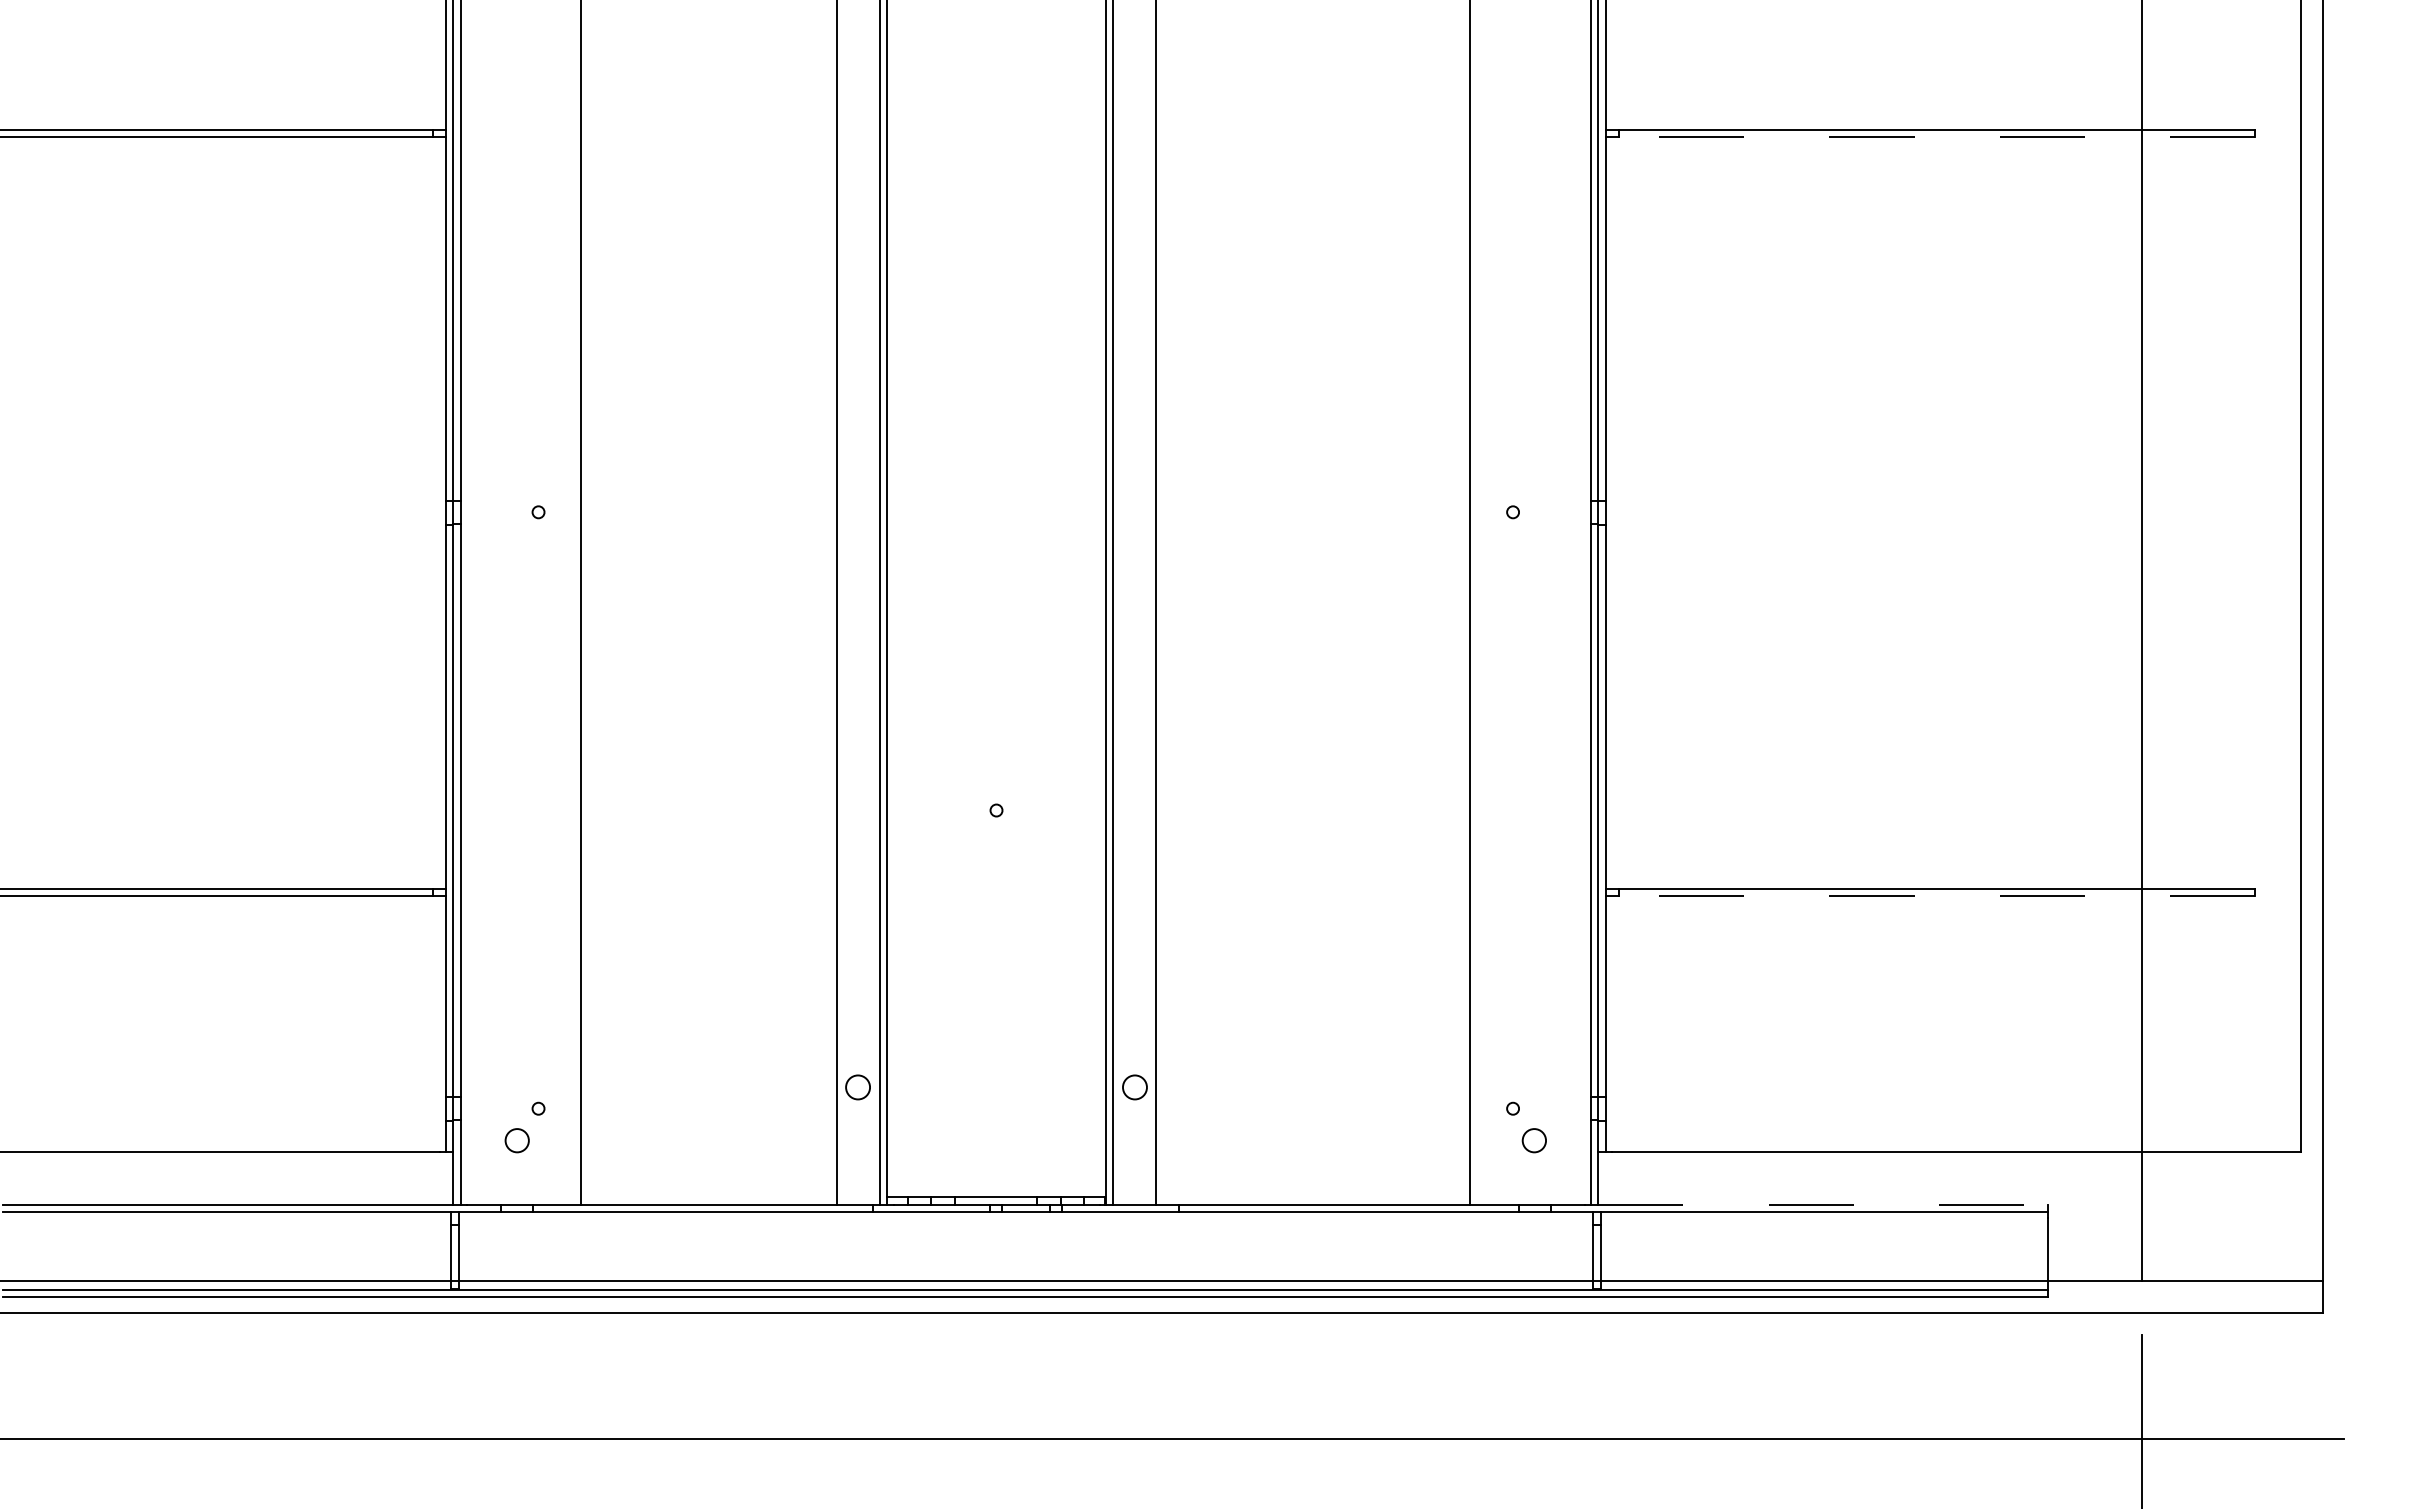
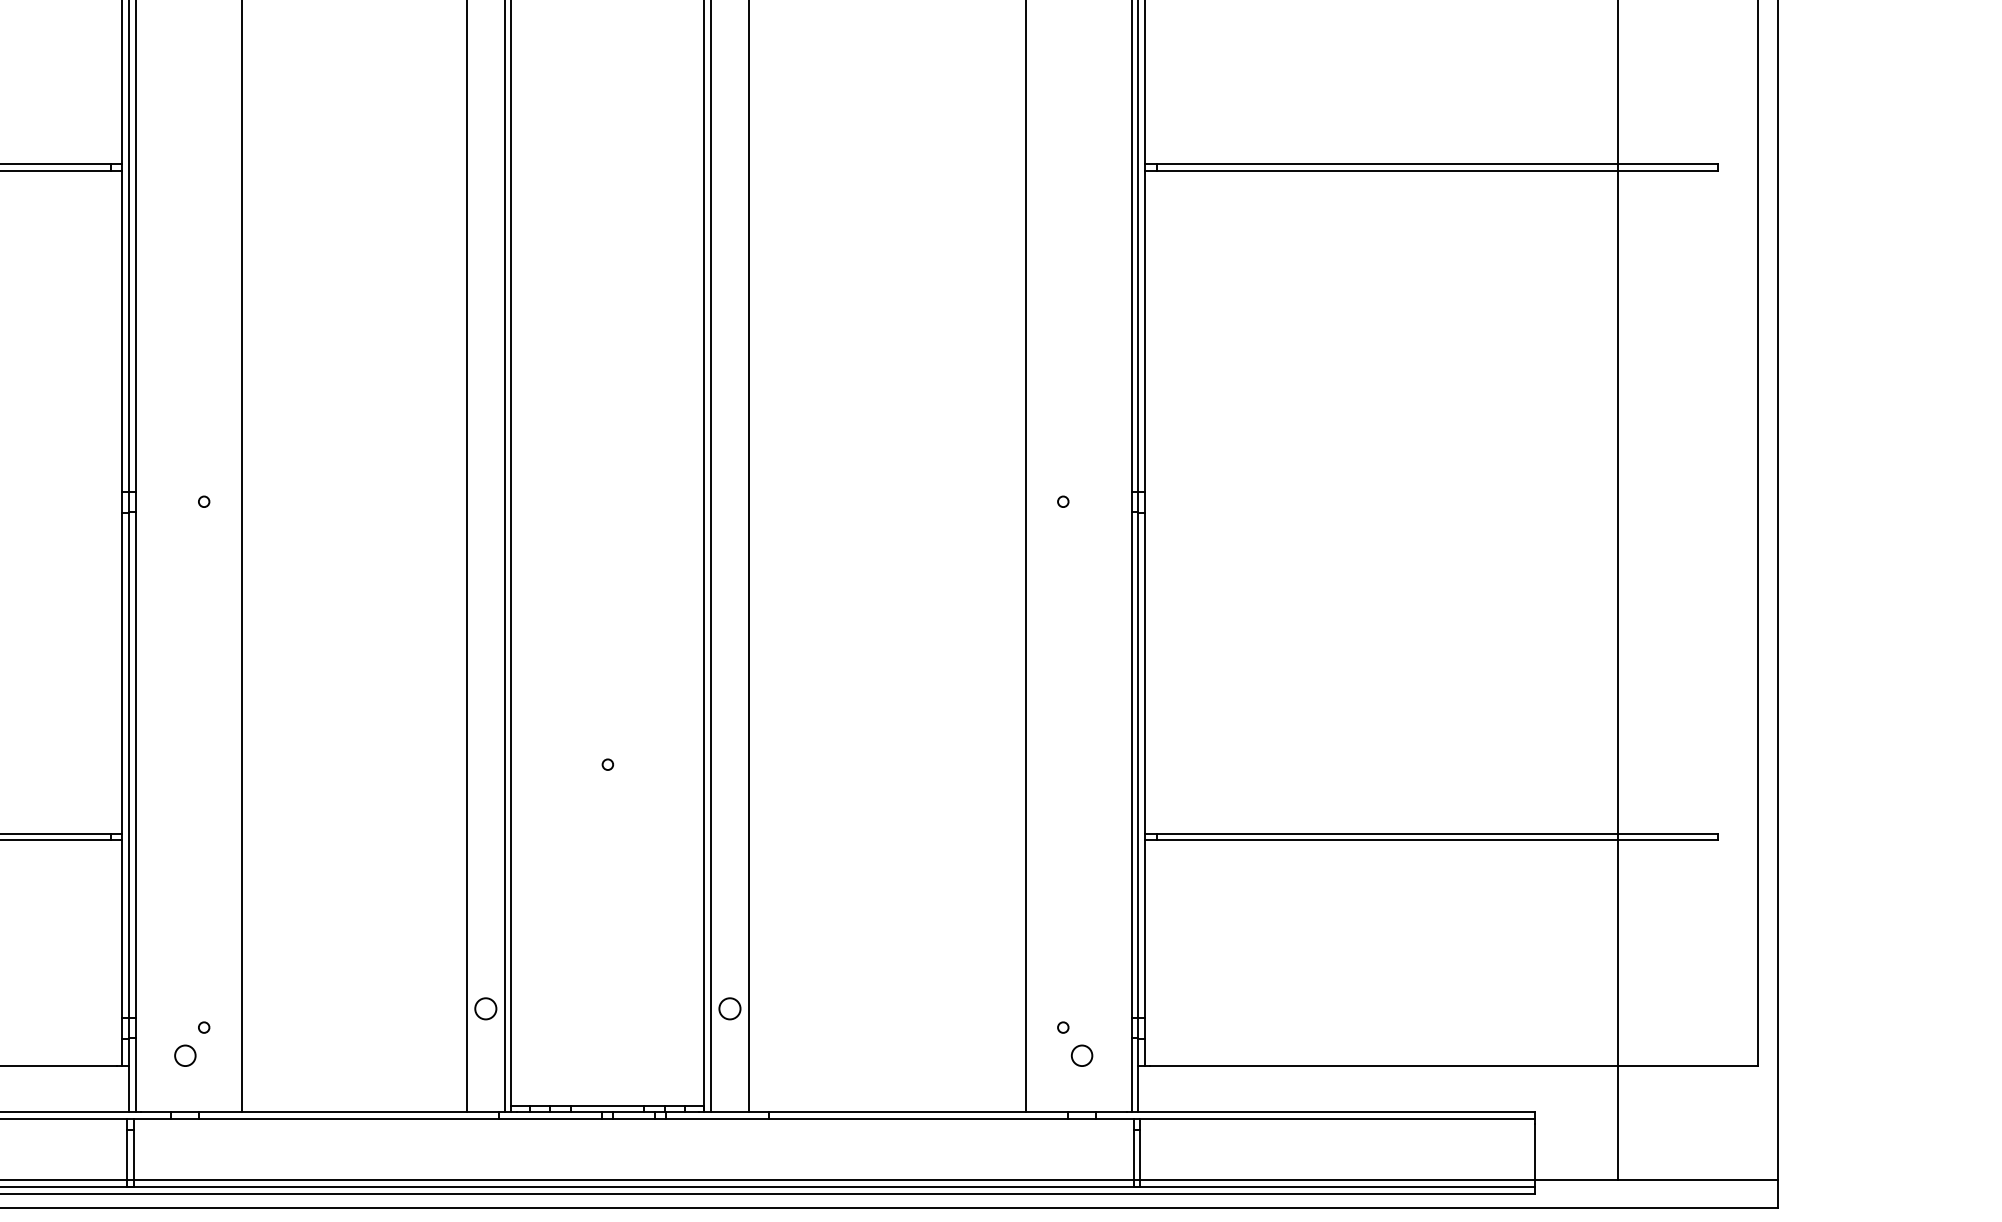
line: (1936, 137) -> (1436, 171), dashed -> solid
line: (1936, 896) -> (1436, 840), dashed -> solid
line: (1823, 1204) -> (1336, 1112), dashed -> solid

